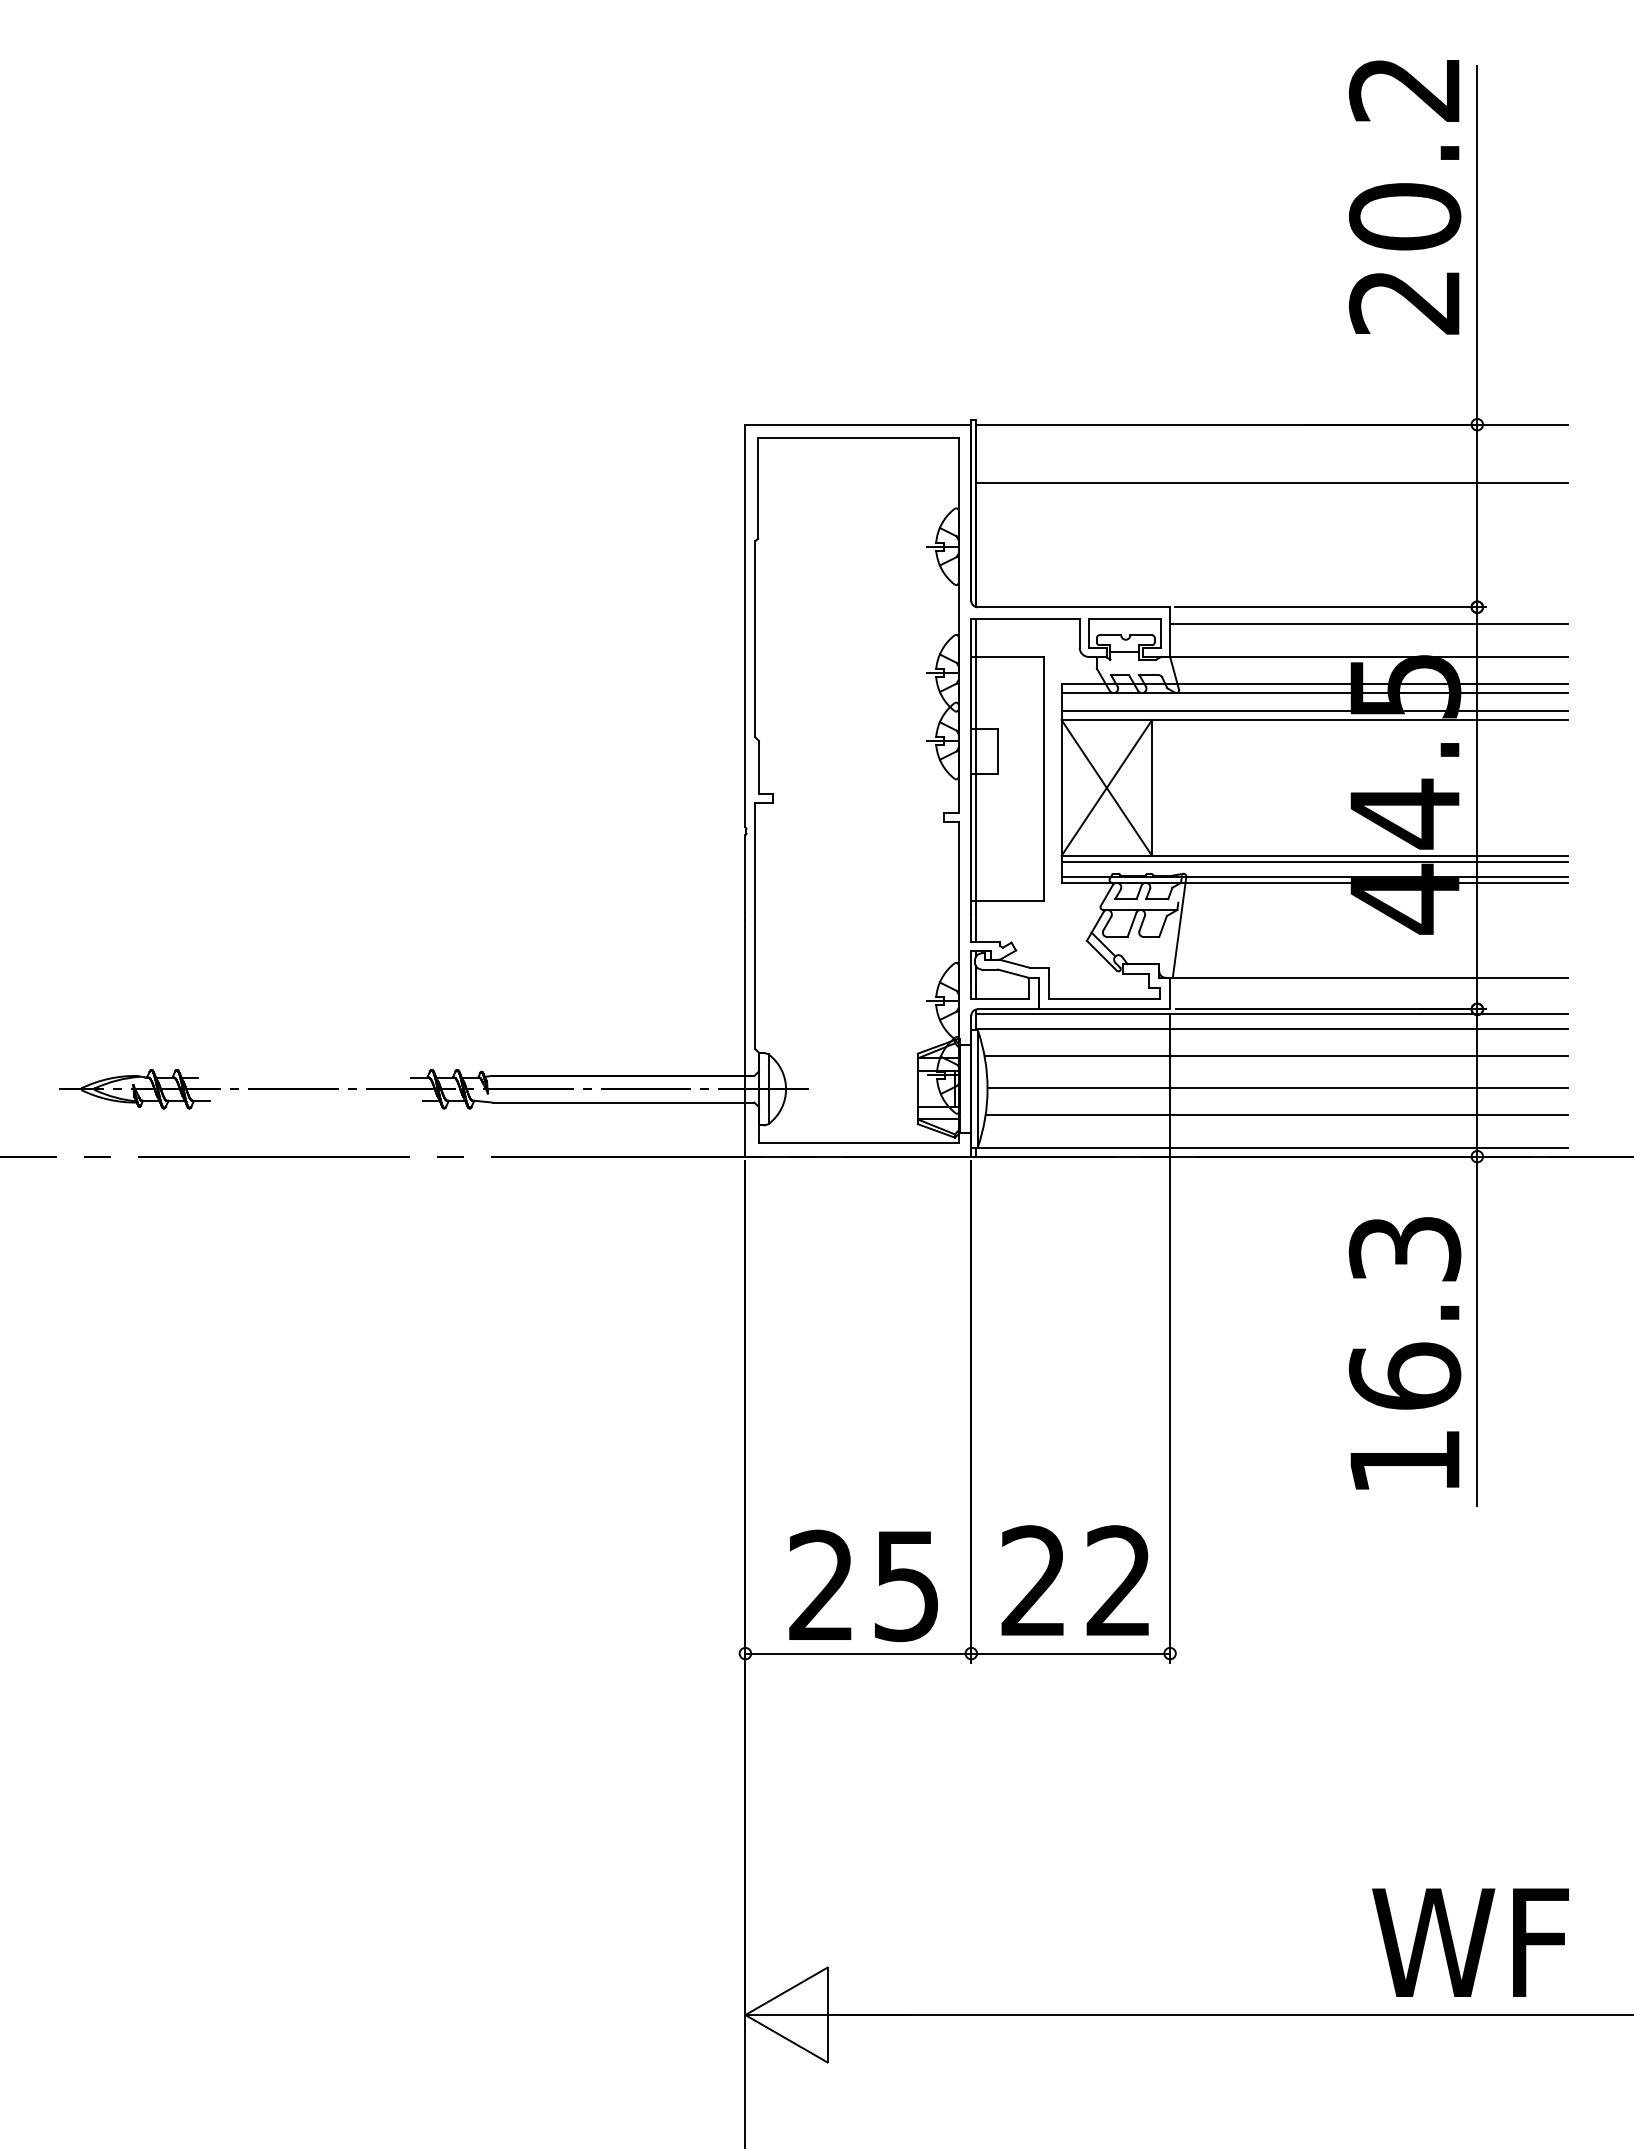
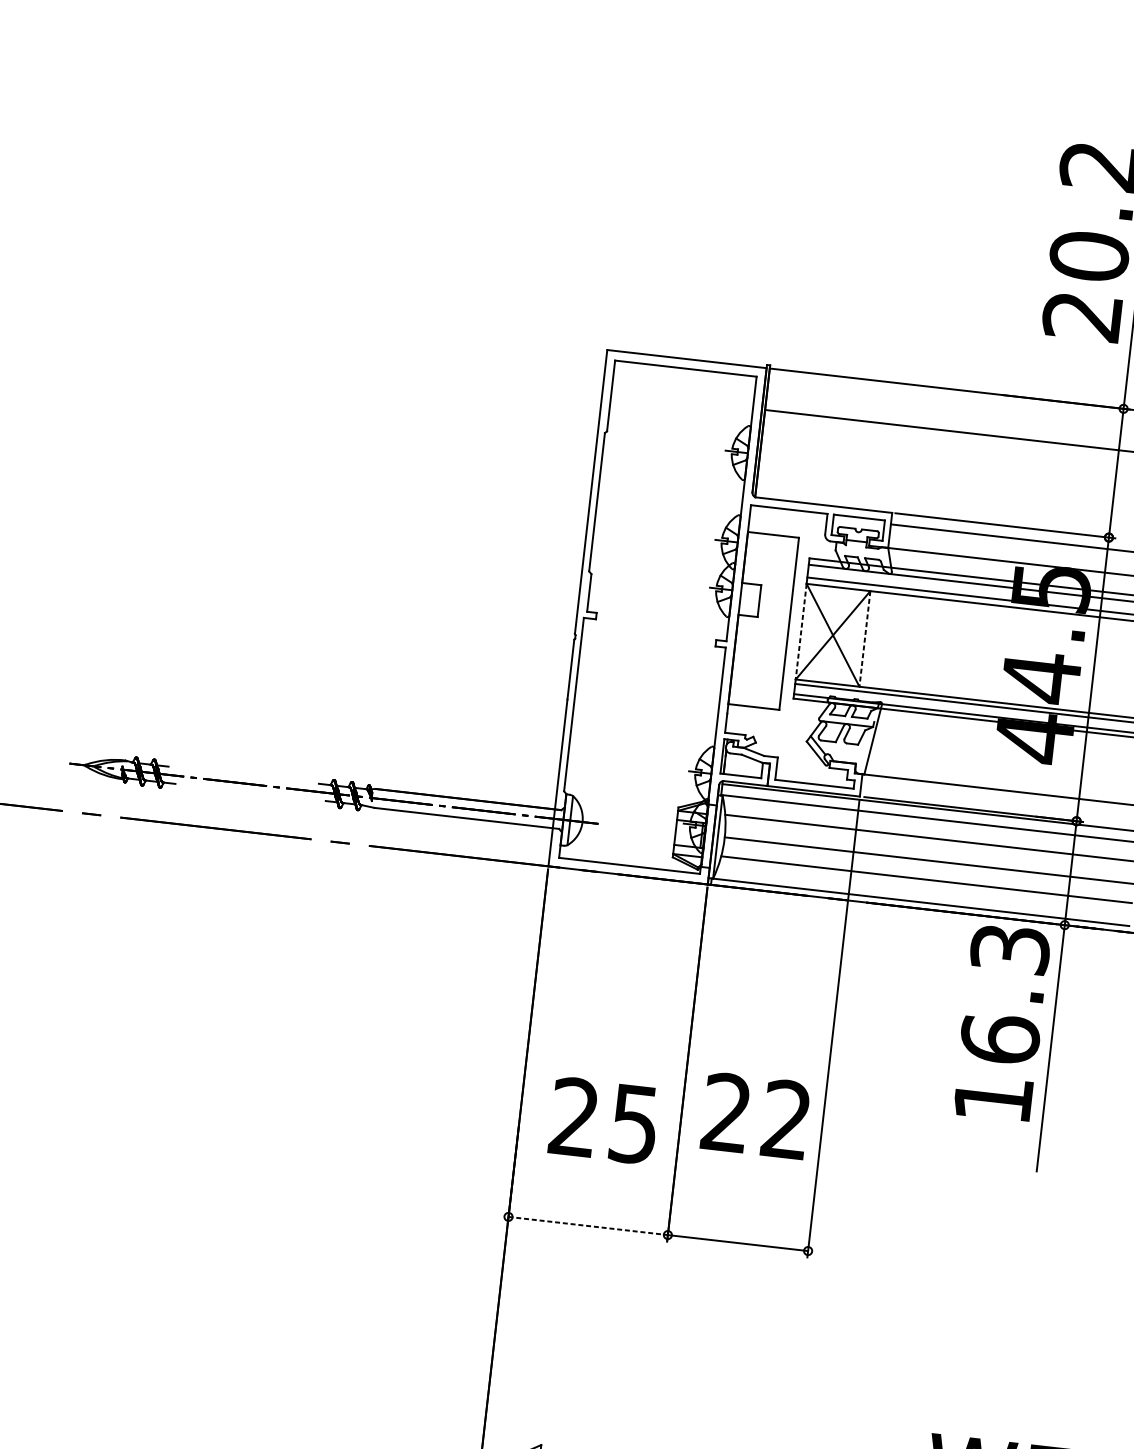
line: (975, 780) -> (741, 619), removed
line: (1061, 787) -> (801, 631), solid -> dashed
line: (1152, 787) -> (865, 638), solid -> dashed
text: (1404, 1353) -> (1001, 1022), moved
text: (1074, 1580) -> (755, 1115), moved
text: (863, 1585) -> (603, 1120), moved
line: (858, 1653) -> (588, 1225), solid -> dashed

